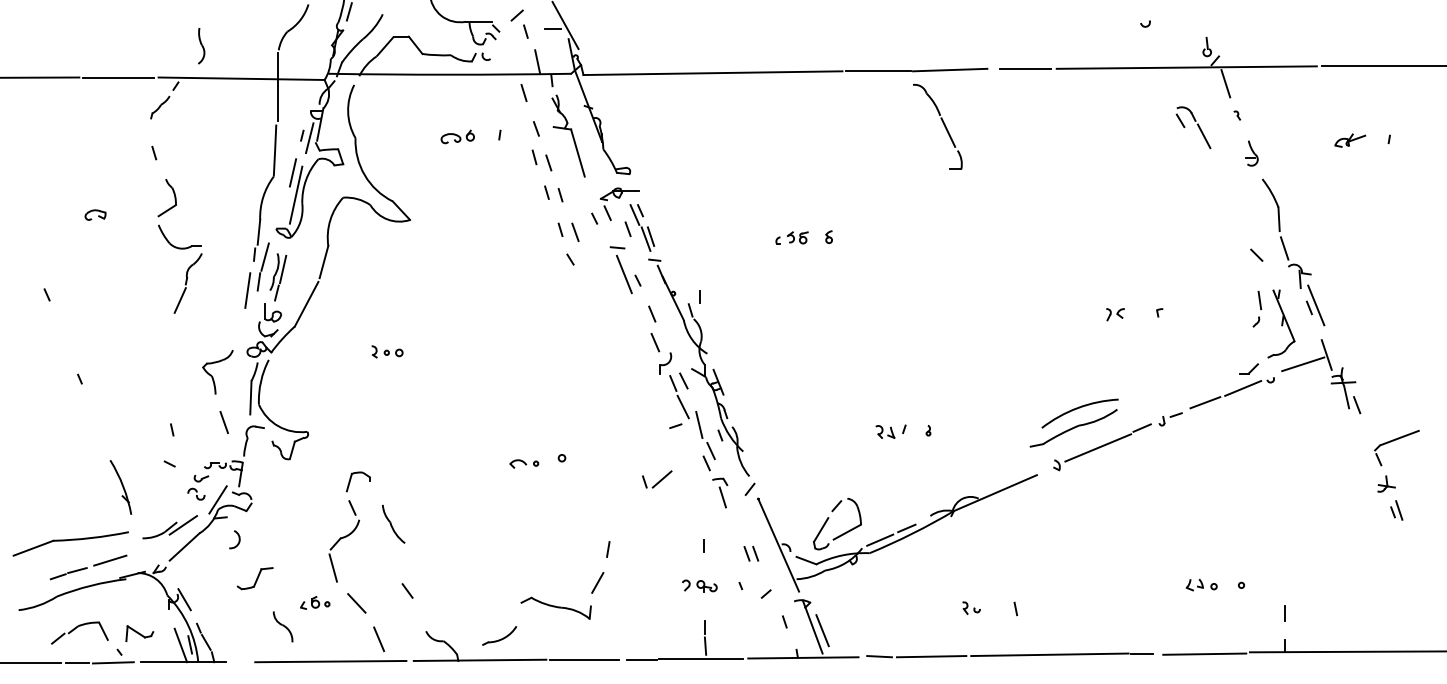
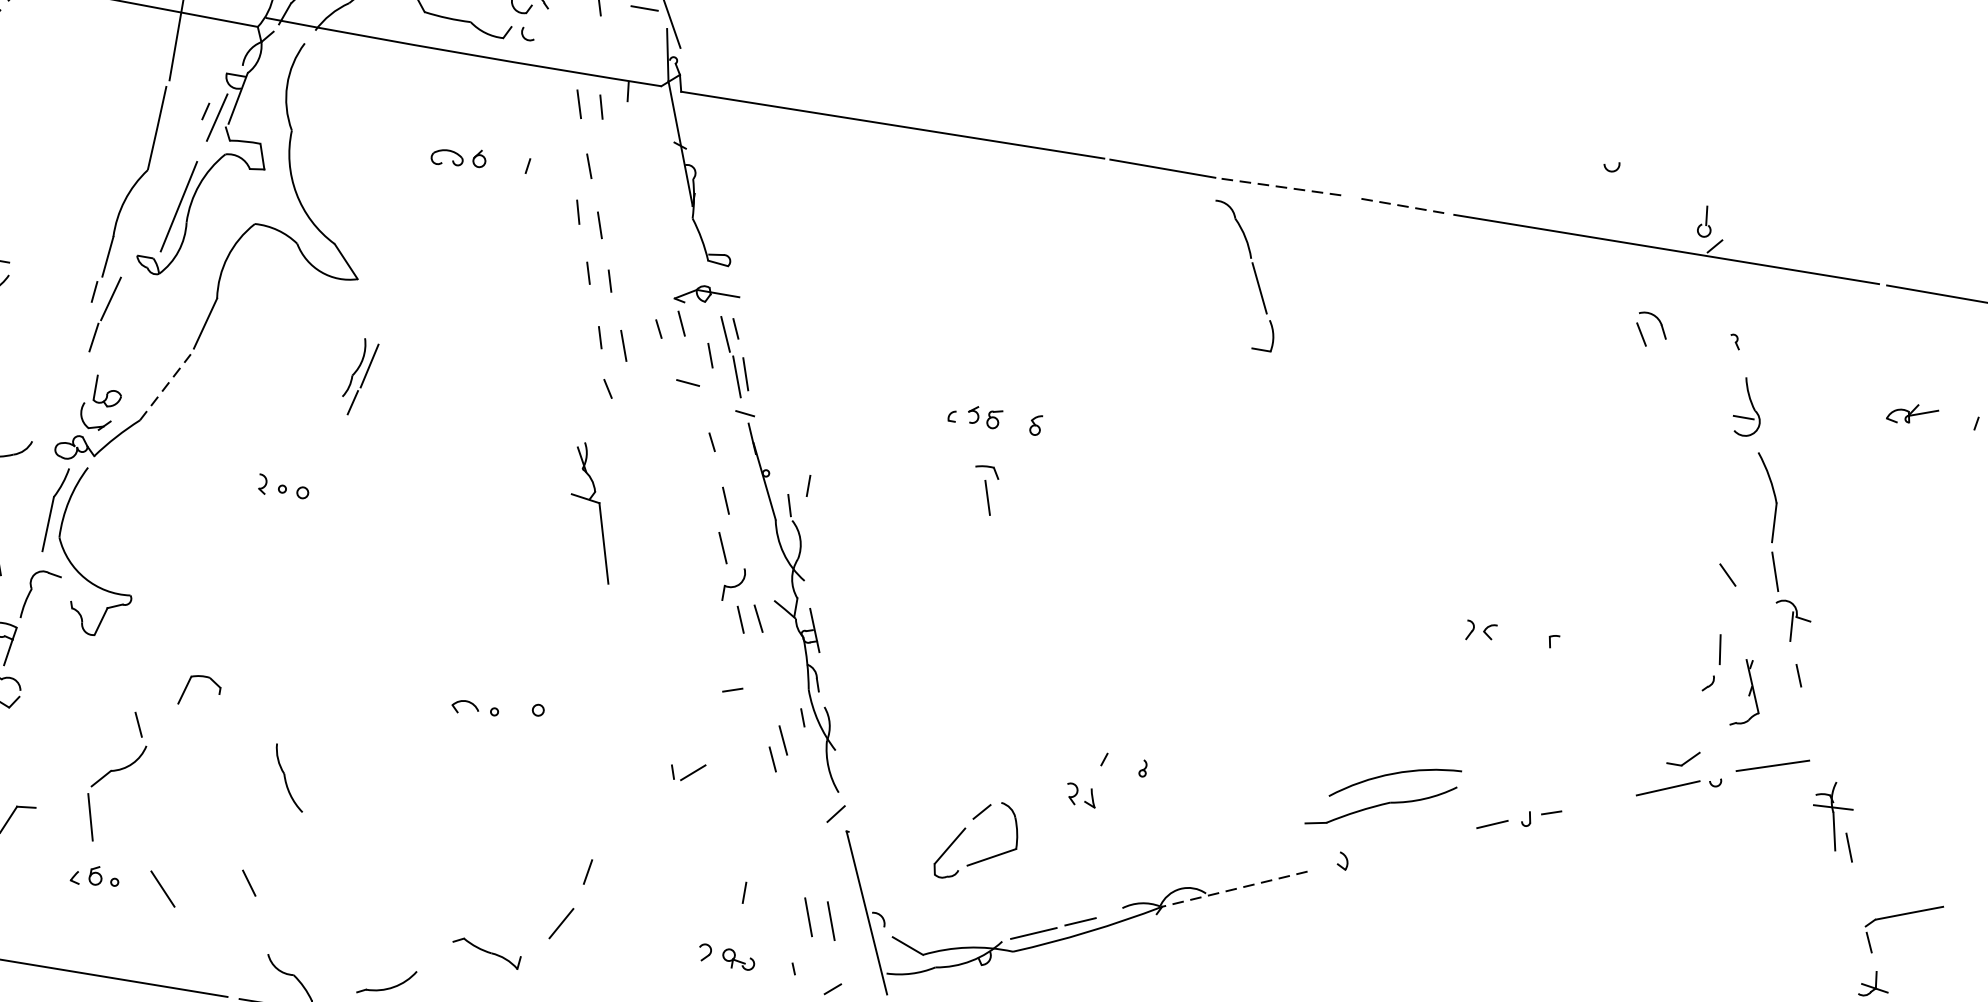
line: (537, 61) -> (610, 56), removed
line: (1025, 68) -> (1403, 205), solid -> dashed
line: (949, 70) -> (1279, 187), solid -> dashed
line: (1225, 83) -> (1725, 286), removed
line: (537, 92) -> (601, 107), added
part: (568, 135) -> (593, 512), moved
line: (1203, 136) -> (1674, 366), removed
part: (1251, 153) -> (1747, 407), size x1.4
line: (292, 172) -> (179, 168), removed
line: (623, 274) -> (690, 428), removed
part: (278, 277) -> (359, 377), moved
line: (247, 290) -> (72, 348), removed
line: (306, 303) -> (165, 386), solid -> dashed
line: (1316, 305) -> (1811, 673), removed
part: (1281, 323) -> (1748, 693), size x0.6
line: (1326, 354) -> (1813, 756), removed
line: (1205, 402) -> (1602, 800), removed
line: (682, 406) -> (749, 659), removed
line: (699, 424) -> (771, 694), removed
part: (885, 431) -> (1081, 794), moved
line: (1098, 447) -> (1415, 843), removed
part: (657, 479) -> (687, 771), size x0.7
part: (720, 492) -> (985, 489), moved
line: (994, 493) -> (1233, 889), solid -> dashed
part: (829, 518) -> (966, 830), moved
part: (393, 523) -> (289, 776), moved
part: (343, 541) -> (114, 776), moved
part: (751, 553) -> (820, 918), size x1.6
part: (555, 607) -> (485, 951), size x0.6
part: (282, 626) -> (35, 905), removed
line: (379, 639) -> (189, 954), removed

